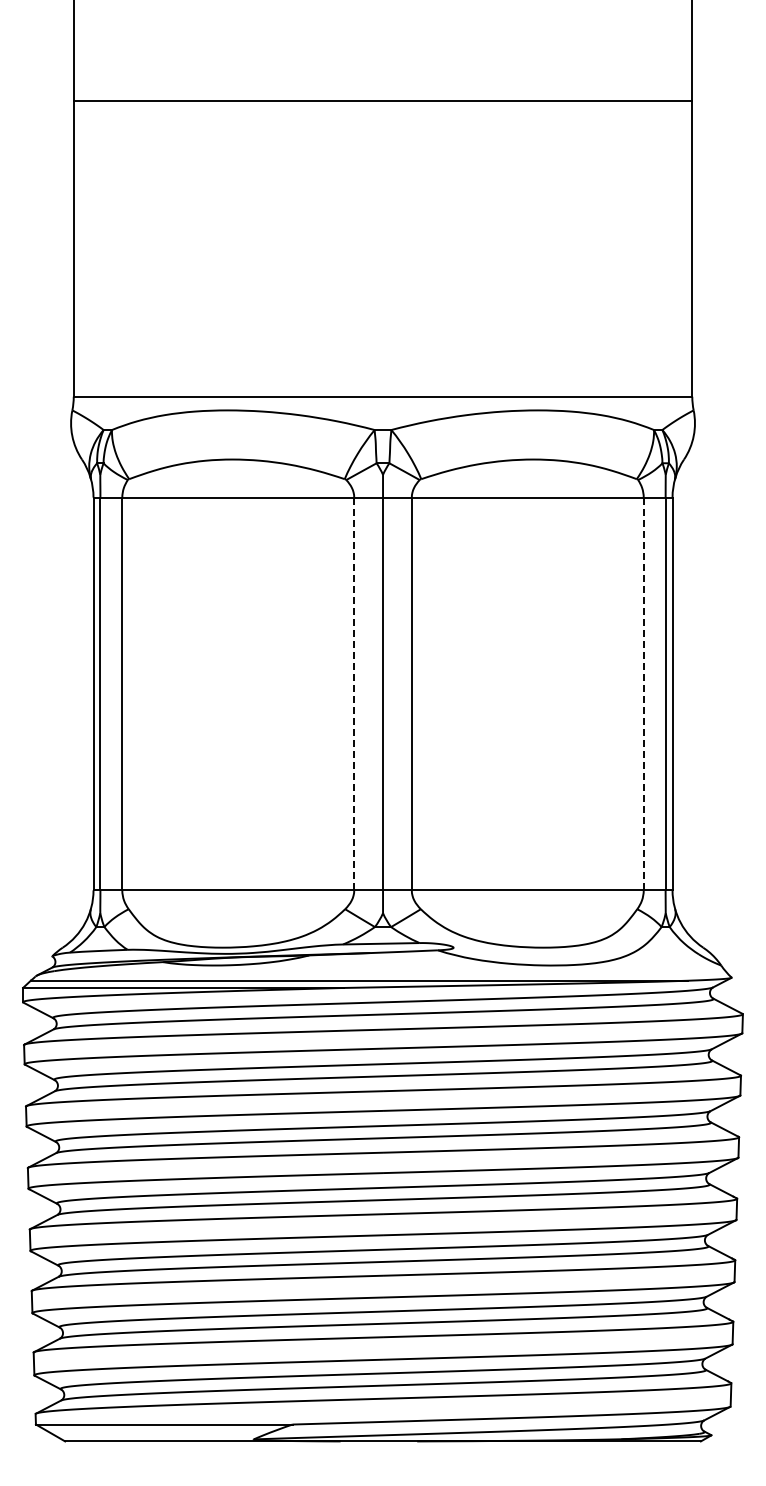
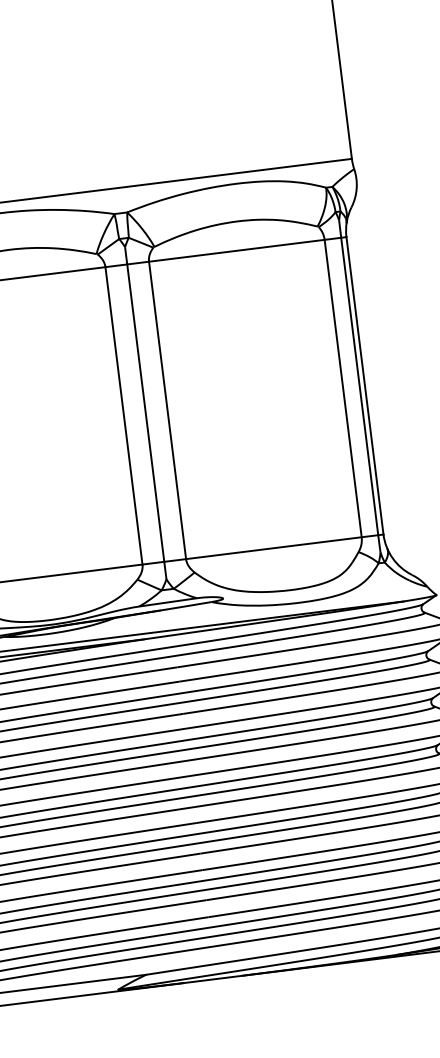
line: (354, 693) -> (124, 415), dashed -> solid
line: (643, 693) -> (342, 388), dashed -> solid

